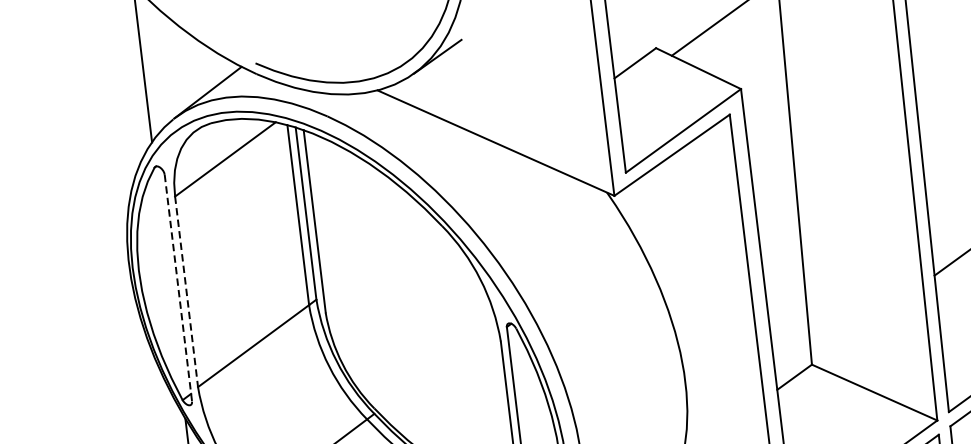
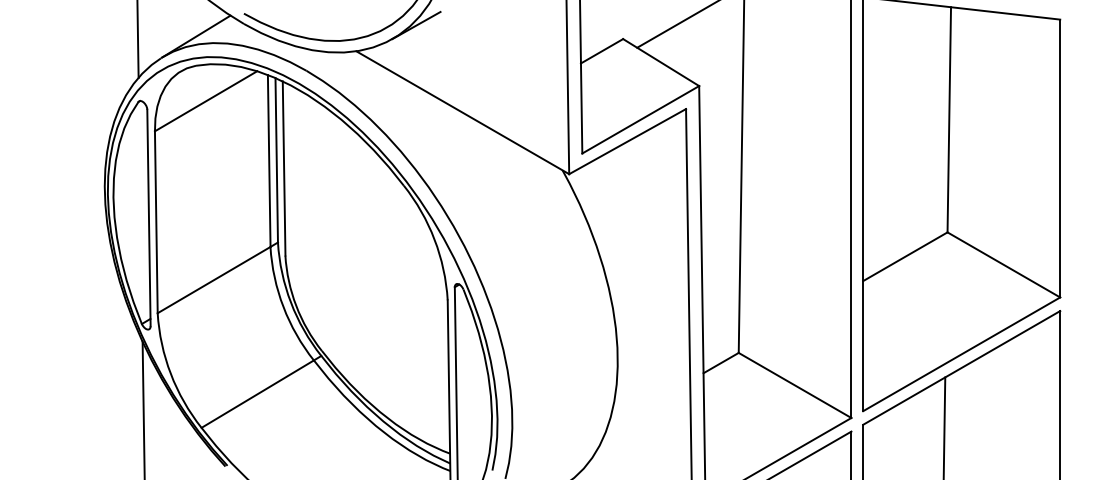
line: (177, 288) -> (148, 218), dashed -> solid
line: (186, 292) -> (156, 222), dashed -> solid

